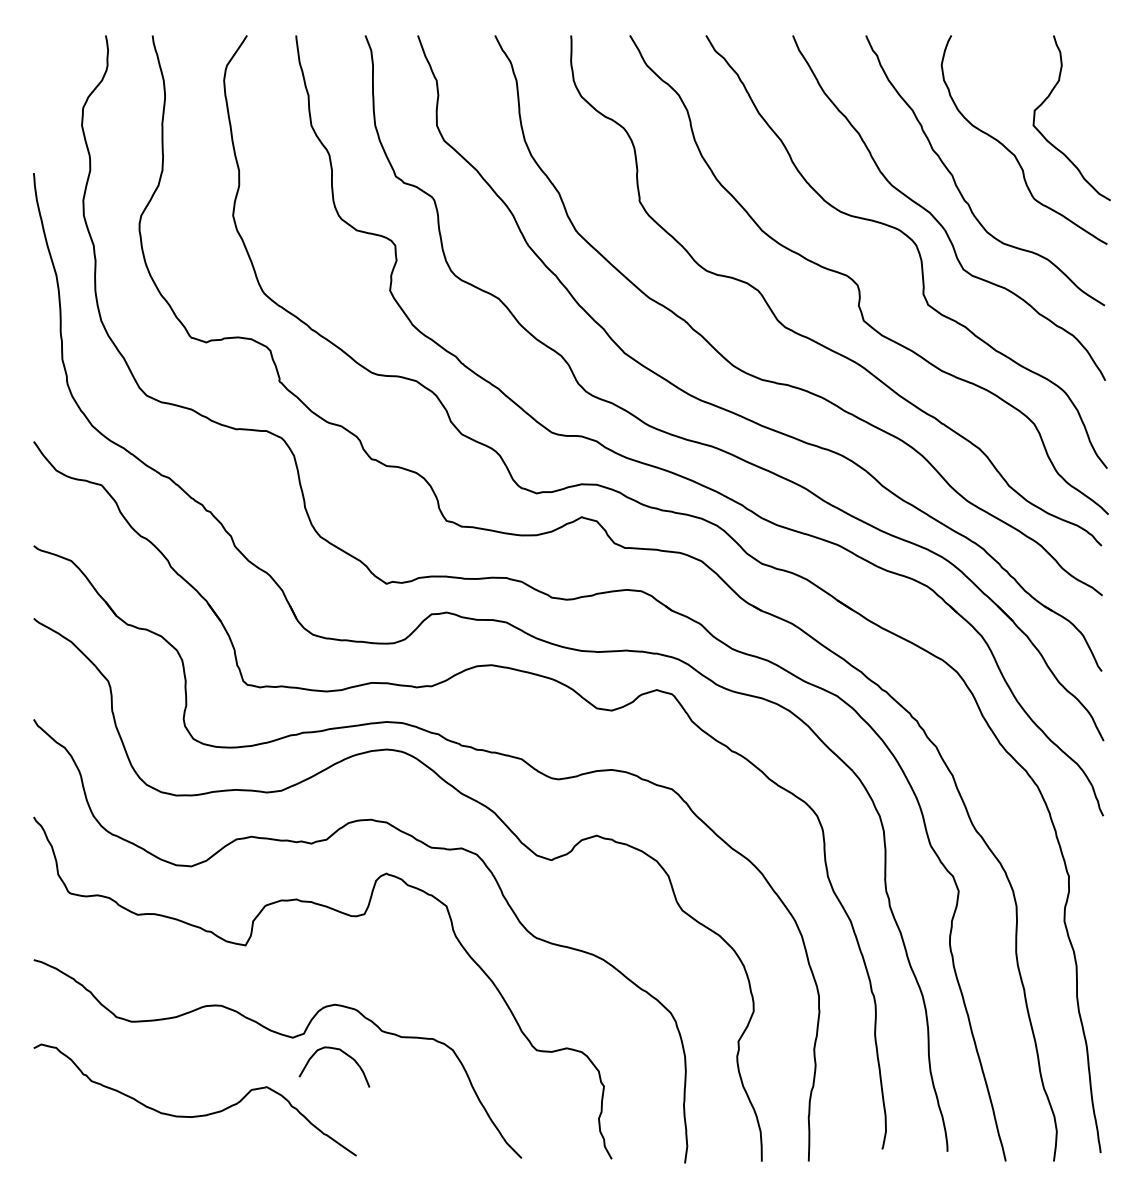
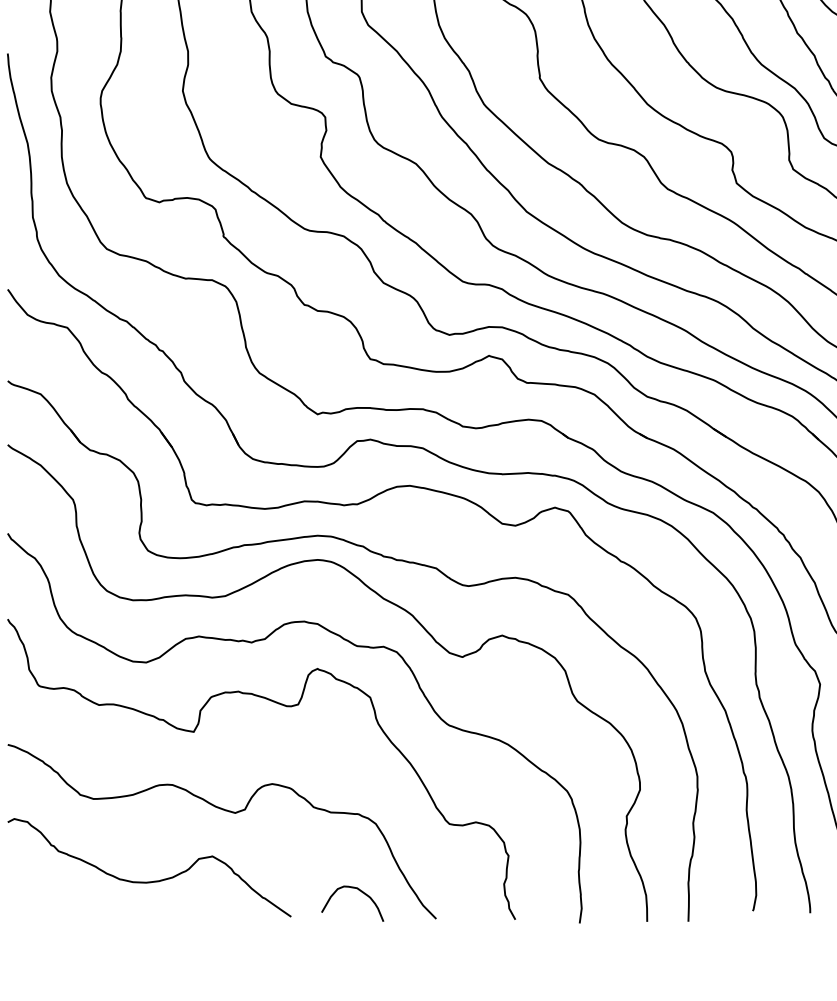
curve: (343, 1053) -> (360, 891), moved

